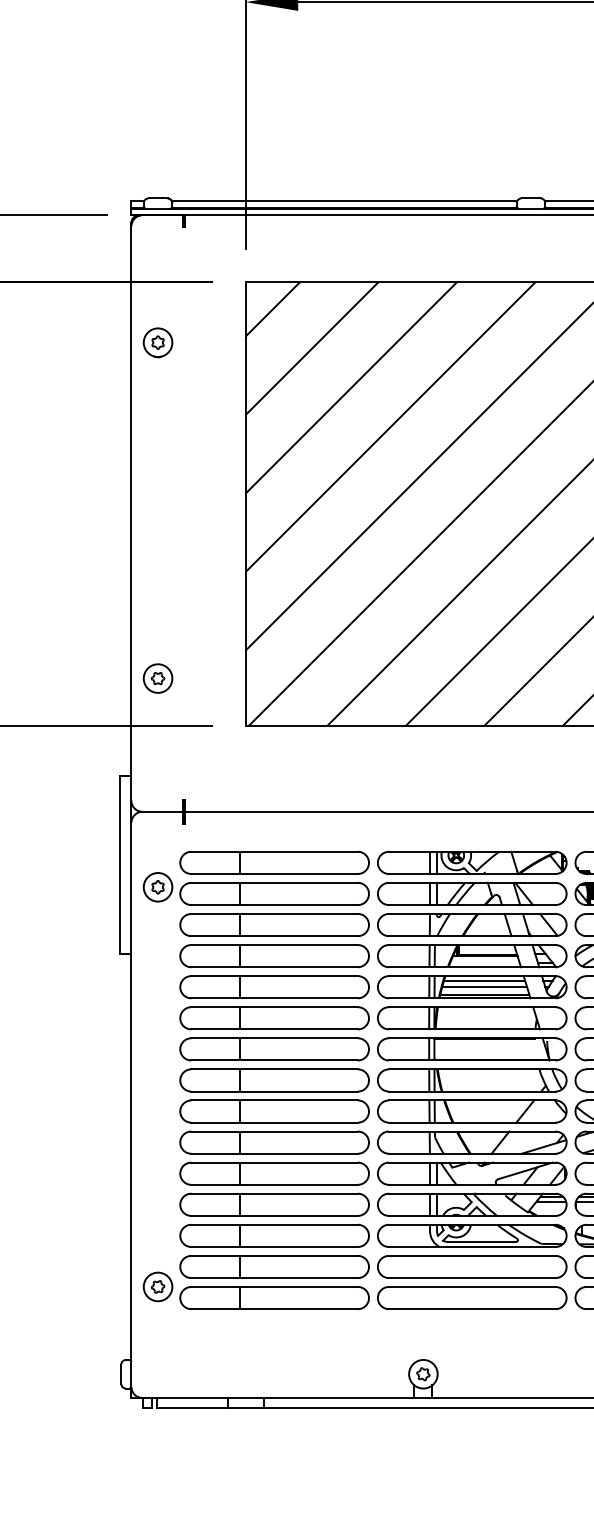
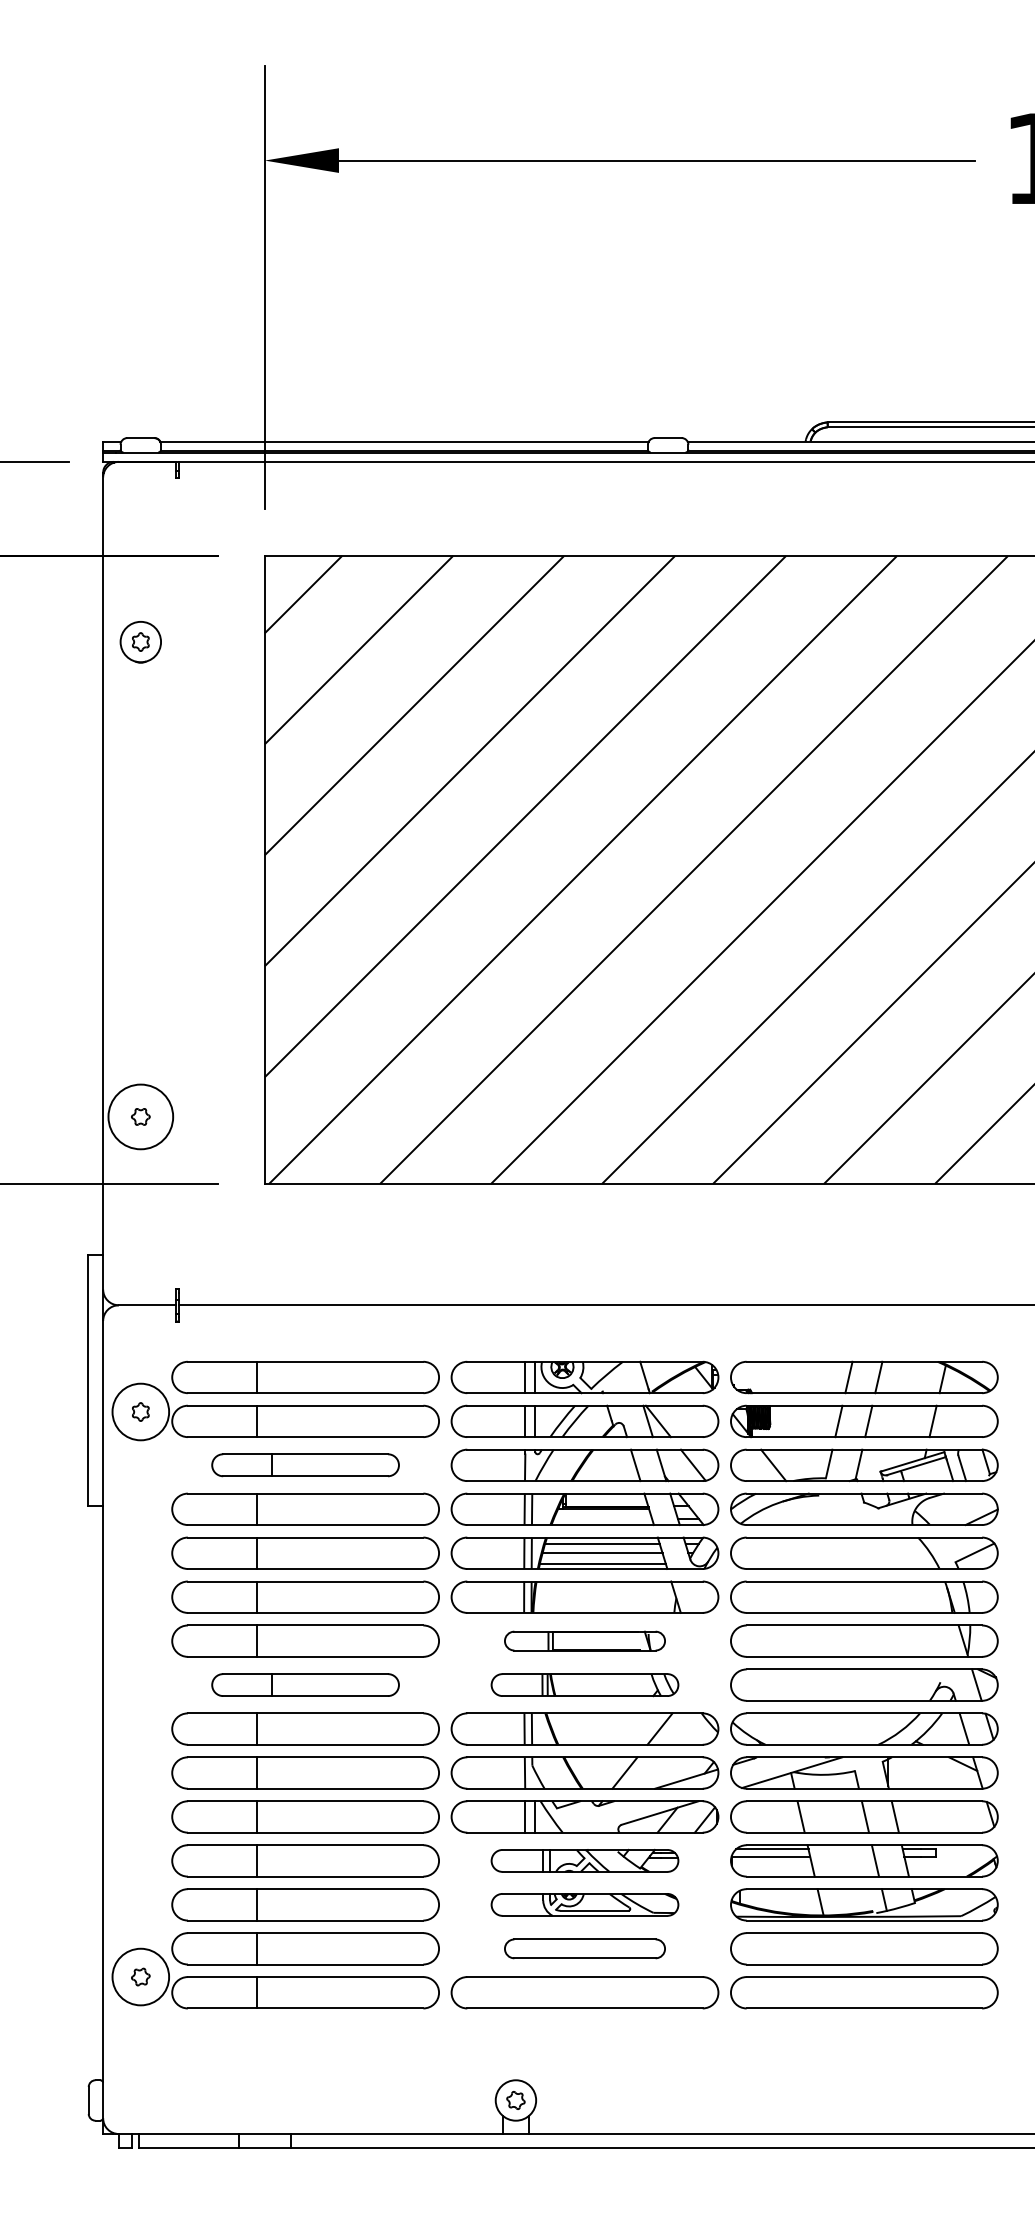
circle: (157, 678) -> (140, 1116), size x1.6
circle: (157, 886) -> (140, 1411), size x1.4
part: (274, 924) -> (305, 1464), size x0.7
part: (471, 1048) -> (584, 1640), size x0.6
part: (274, 1080) -> (305, 1684), size x0.7
part: (471, 1080) -> (584, 1684), size x0.7
part: (471, 1204) -> (584, 1860), size x0.7
part: (471, 1235) -> (584, 1904), size x0.7
part: (471, 1266) -> (584, 1948), size x0.6
circle: (157, 1286) -> (140, 1976), size x1.4

